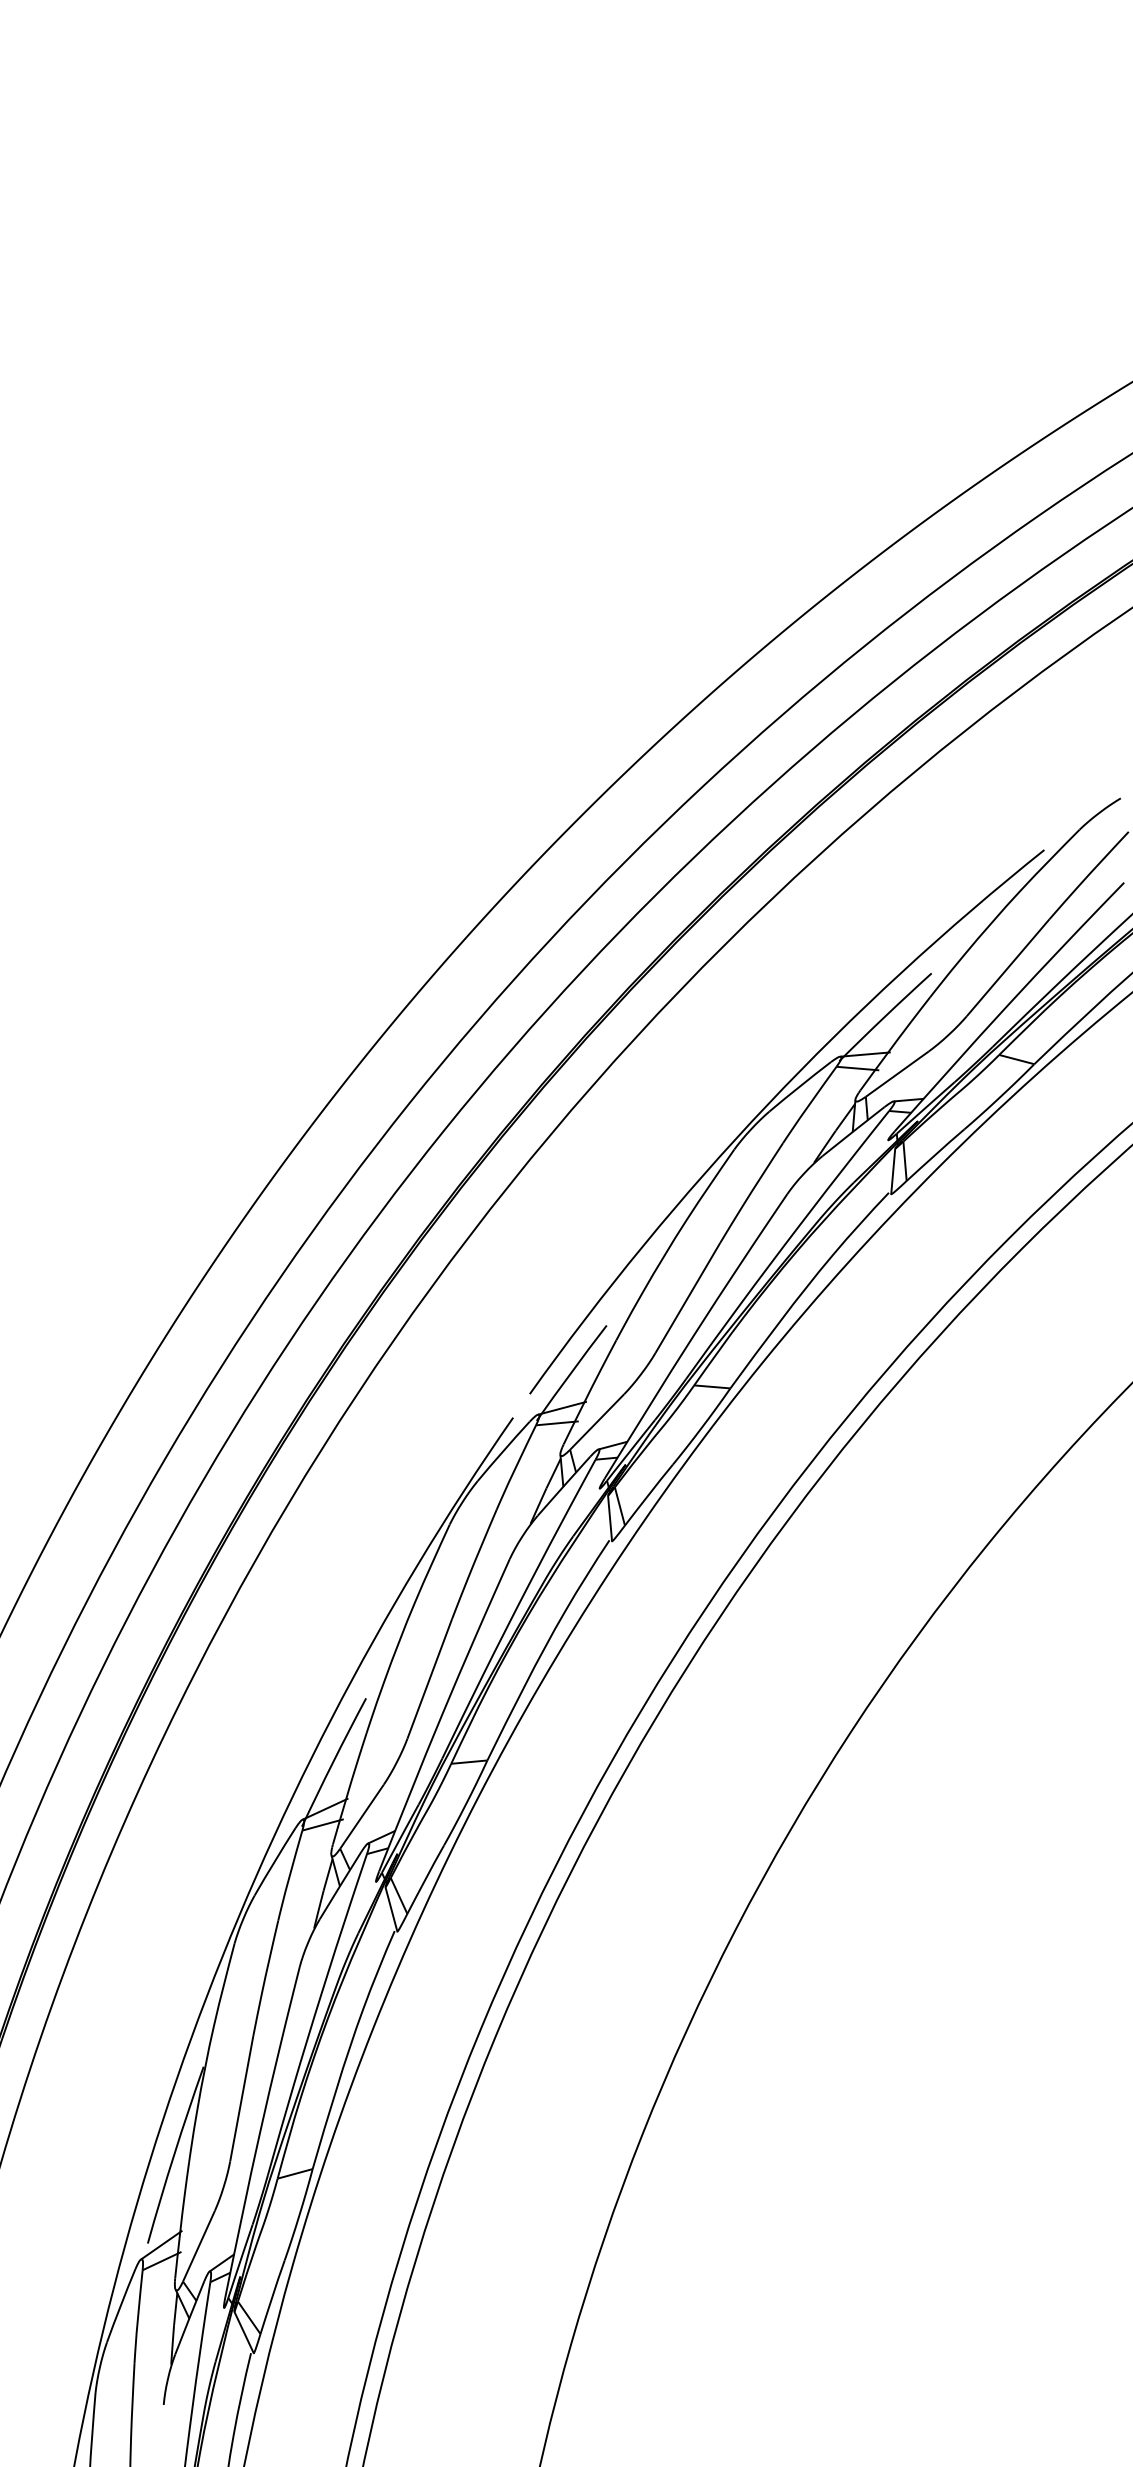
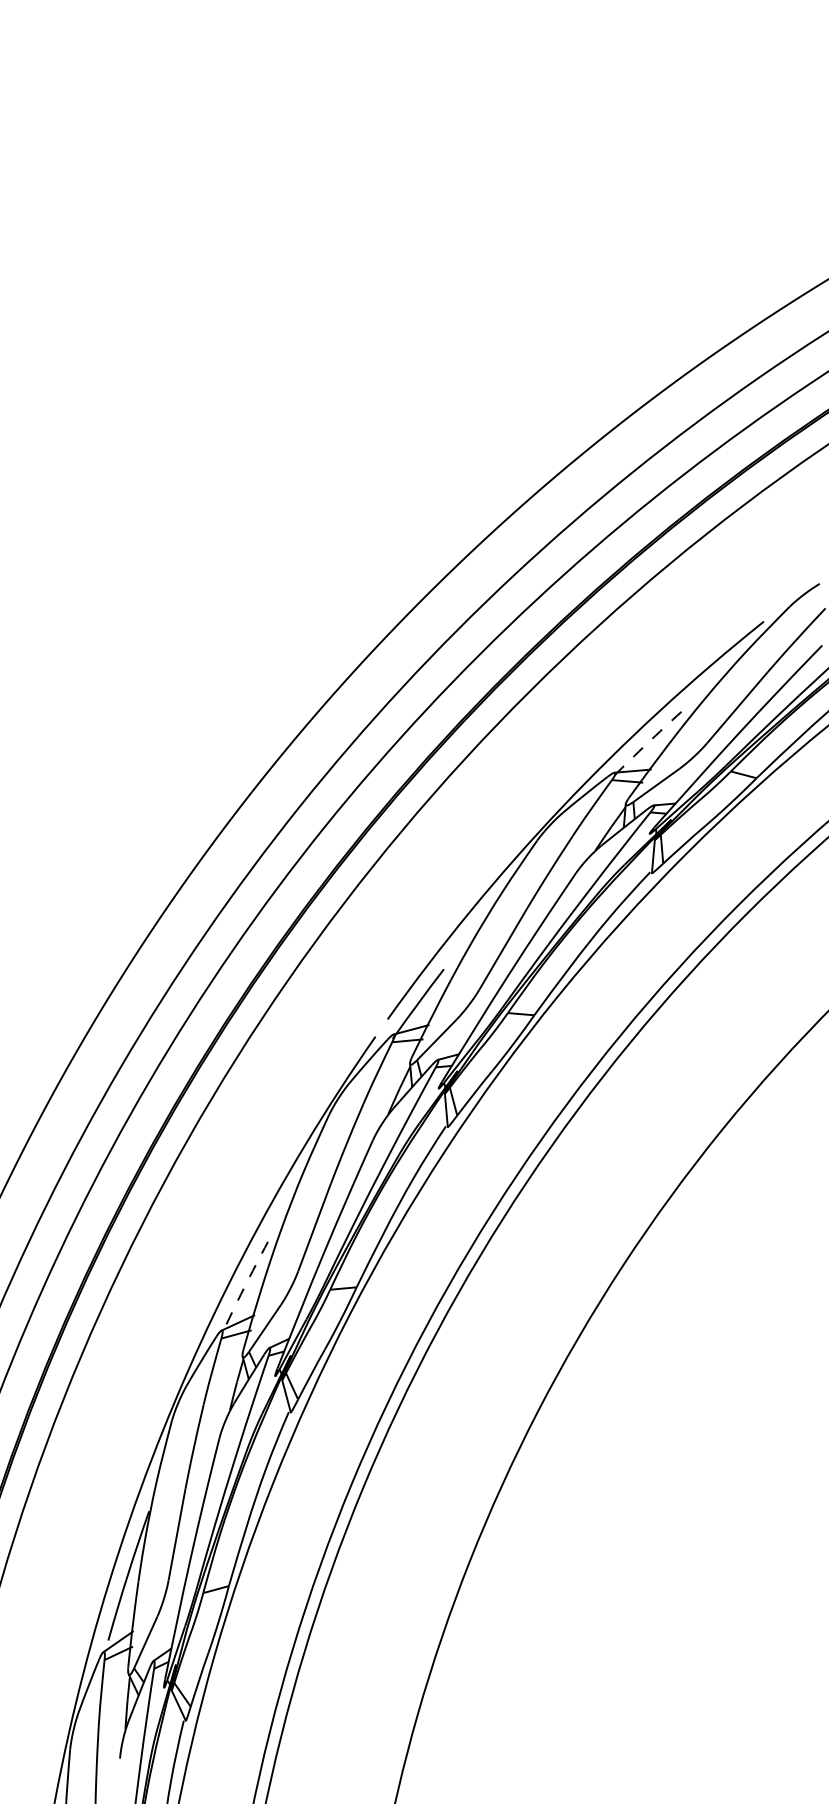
arc: (885, 1016) -> (647, 743), solid -> dashed
arc: (333, 1762) -> (244, 1288), solid -> dashed

